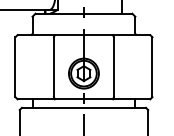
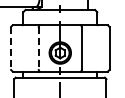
line: (16, 67) -> (11, 48), solid -> dashed
line: (53, 67) -> (38, 48), solid -> dashed

